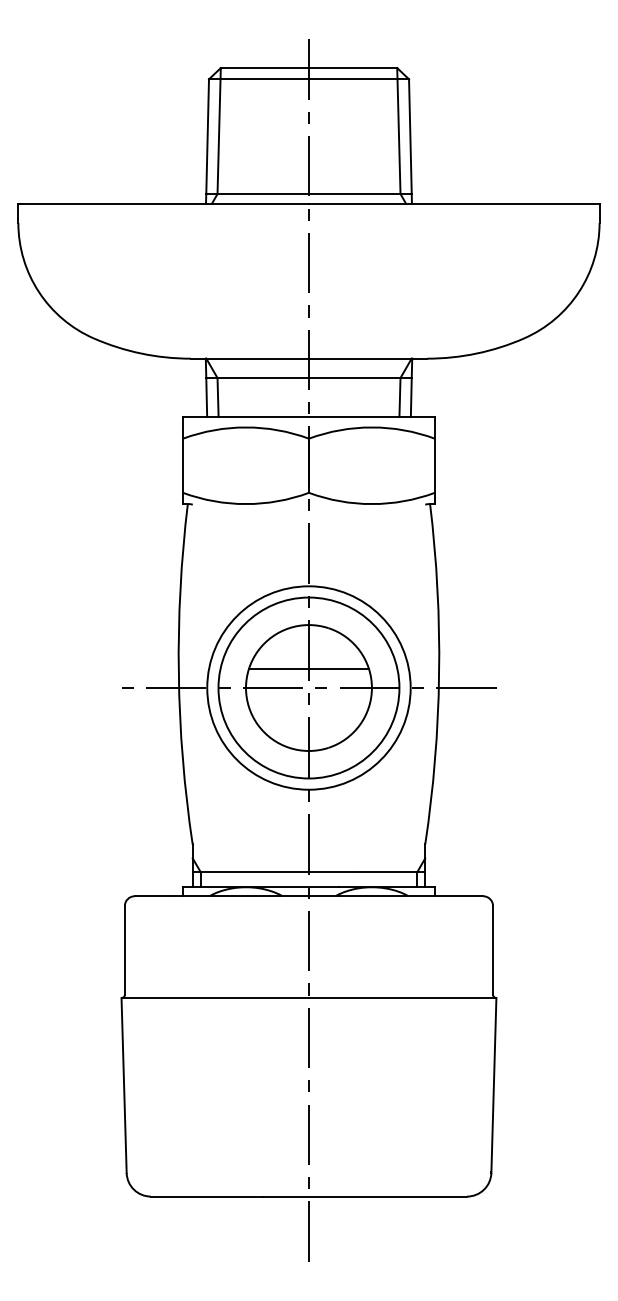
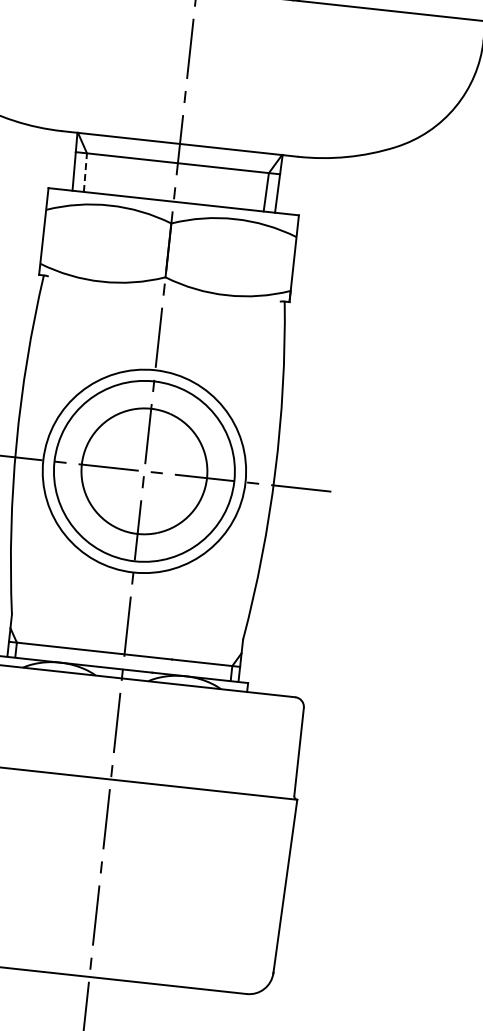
line: (218, 396) -> (85, 171), solid -> dashed
line: (308, 668) -> (146, 451), removed

